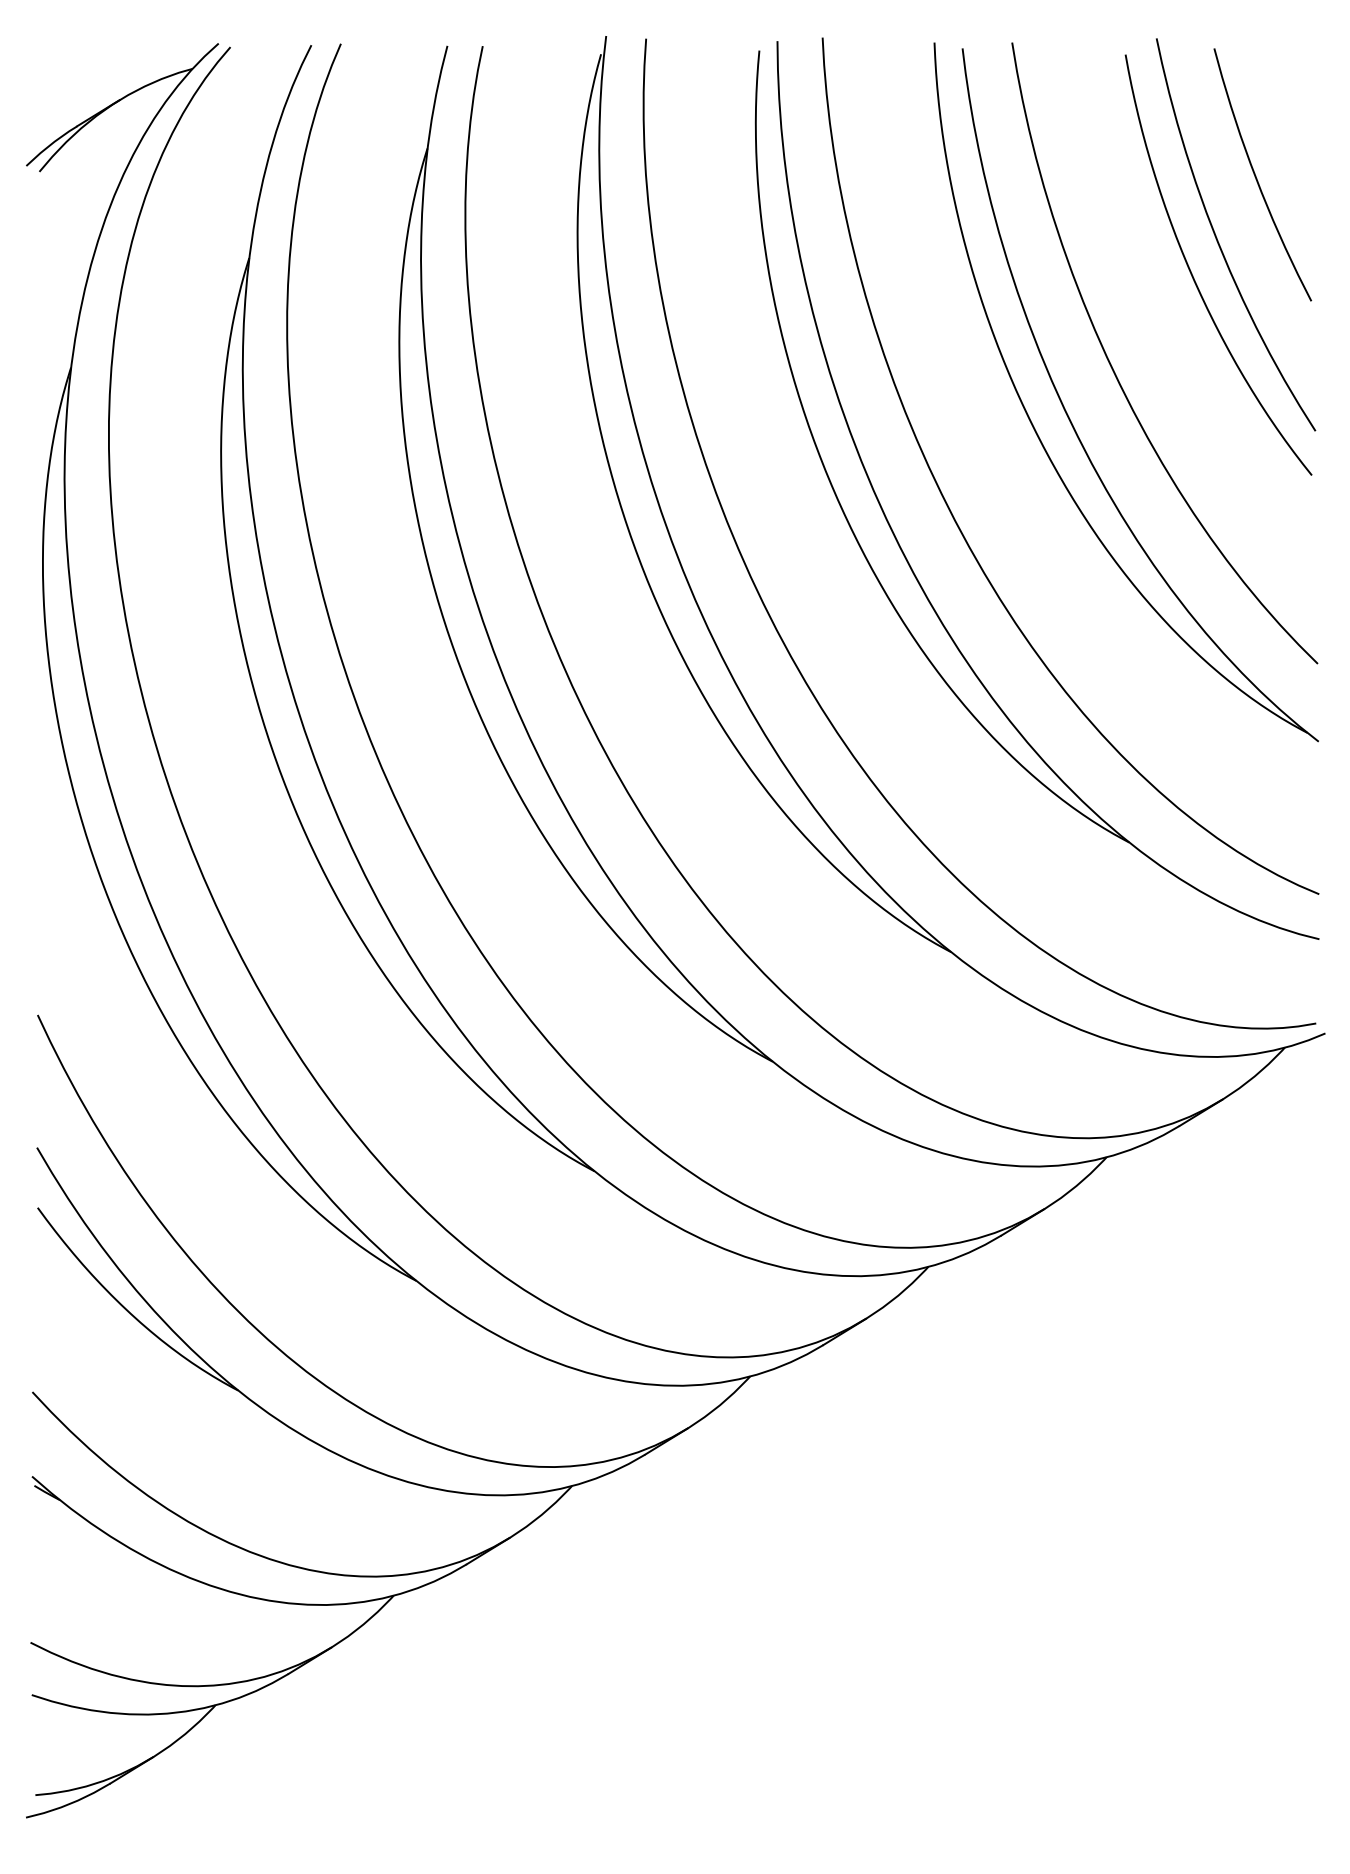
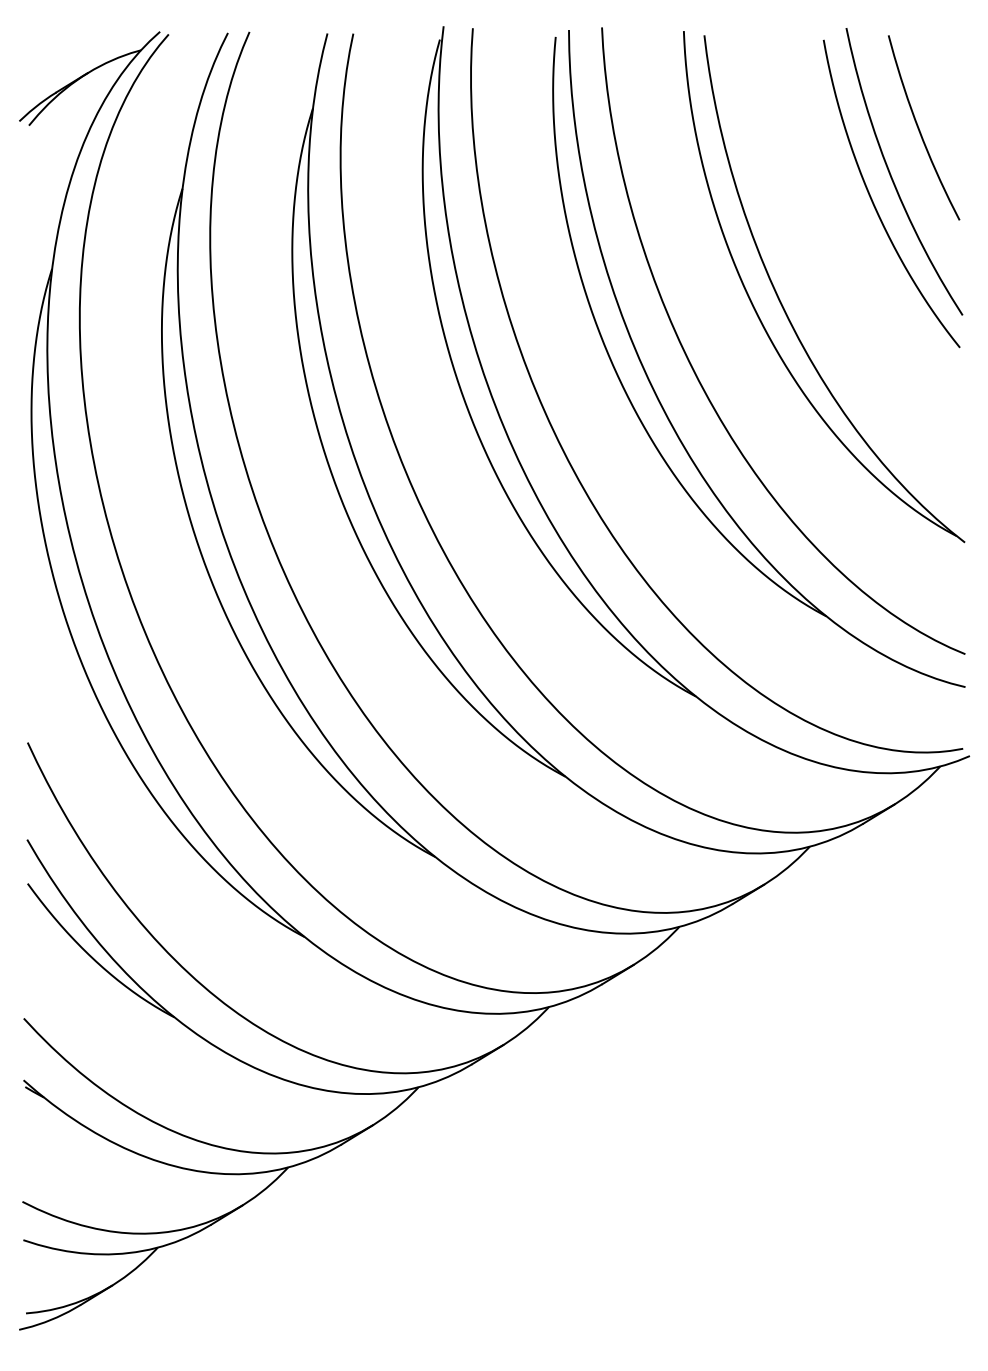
curve: (1117, 375) -> (817, 274), removed

